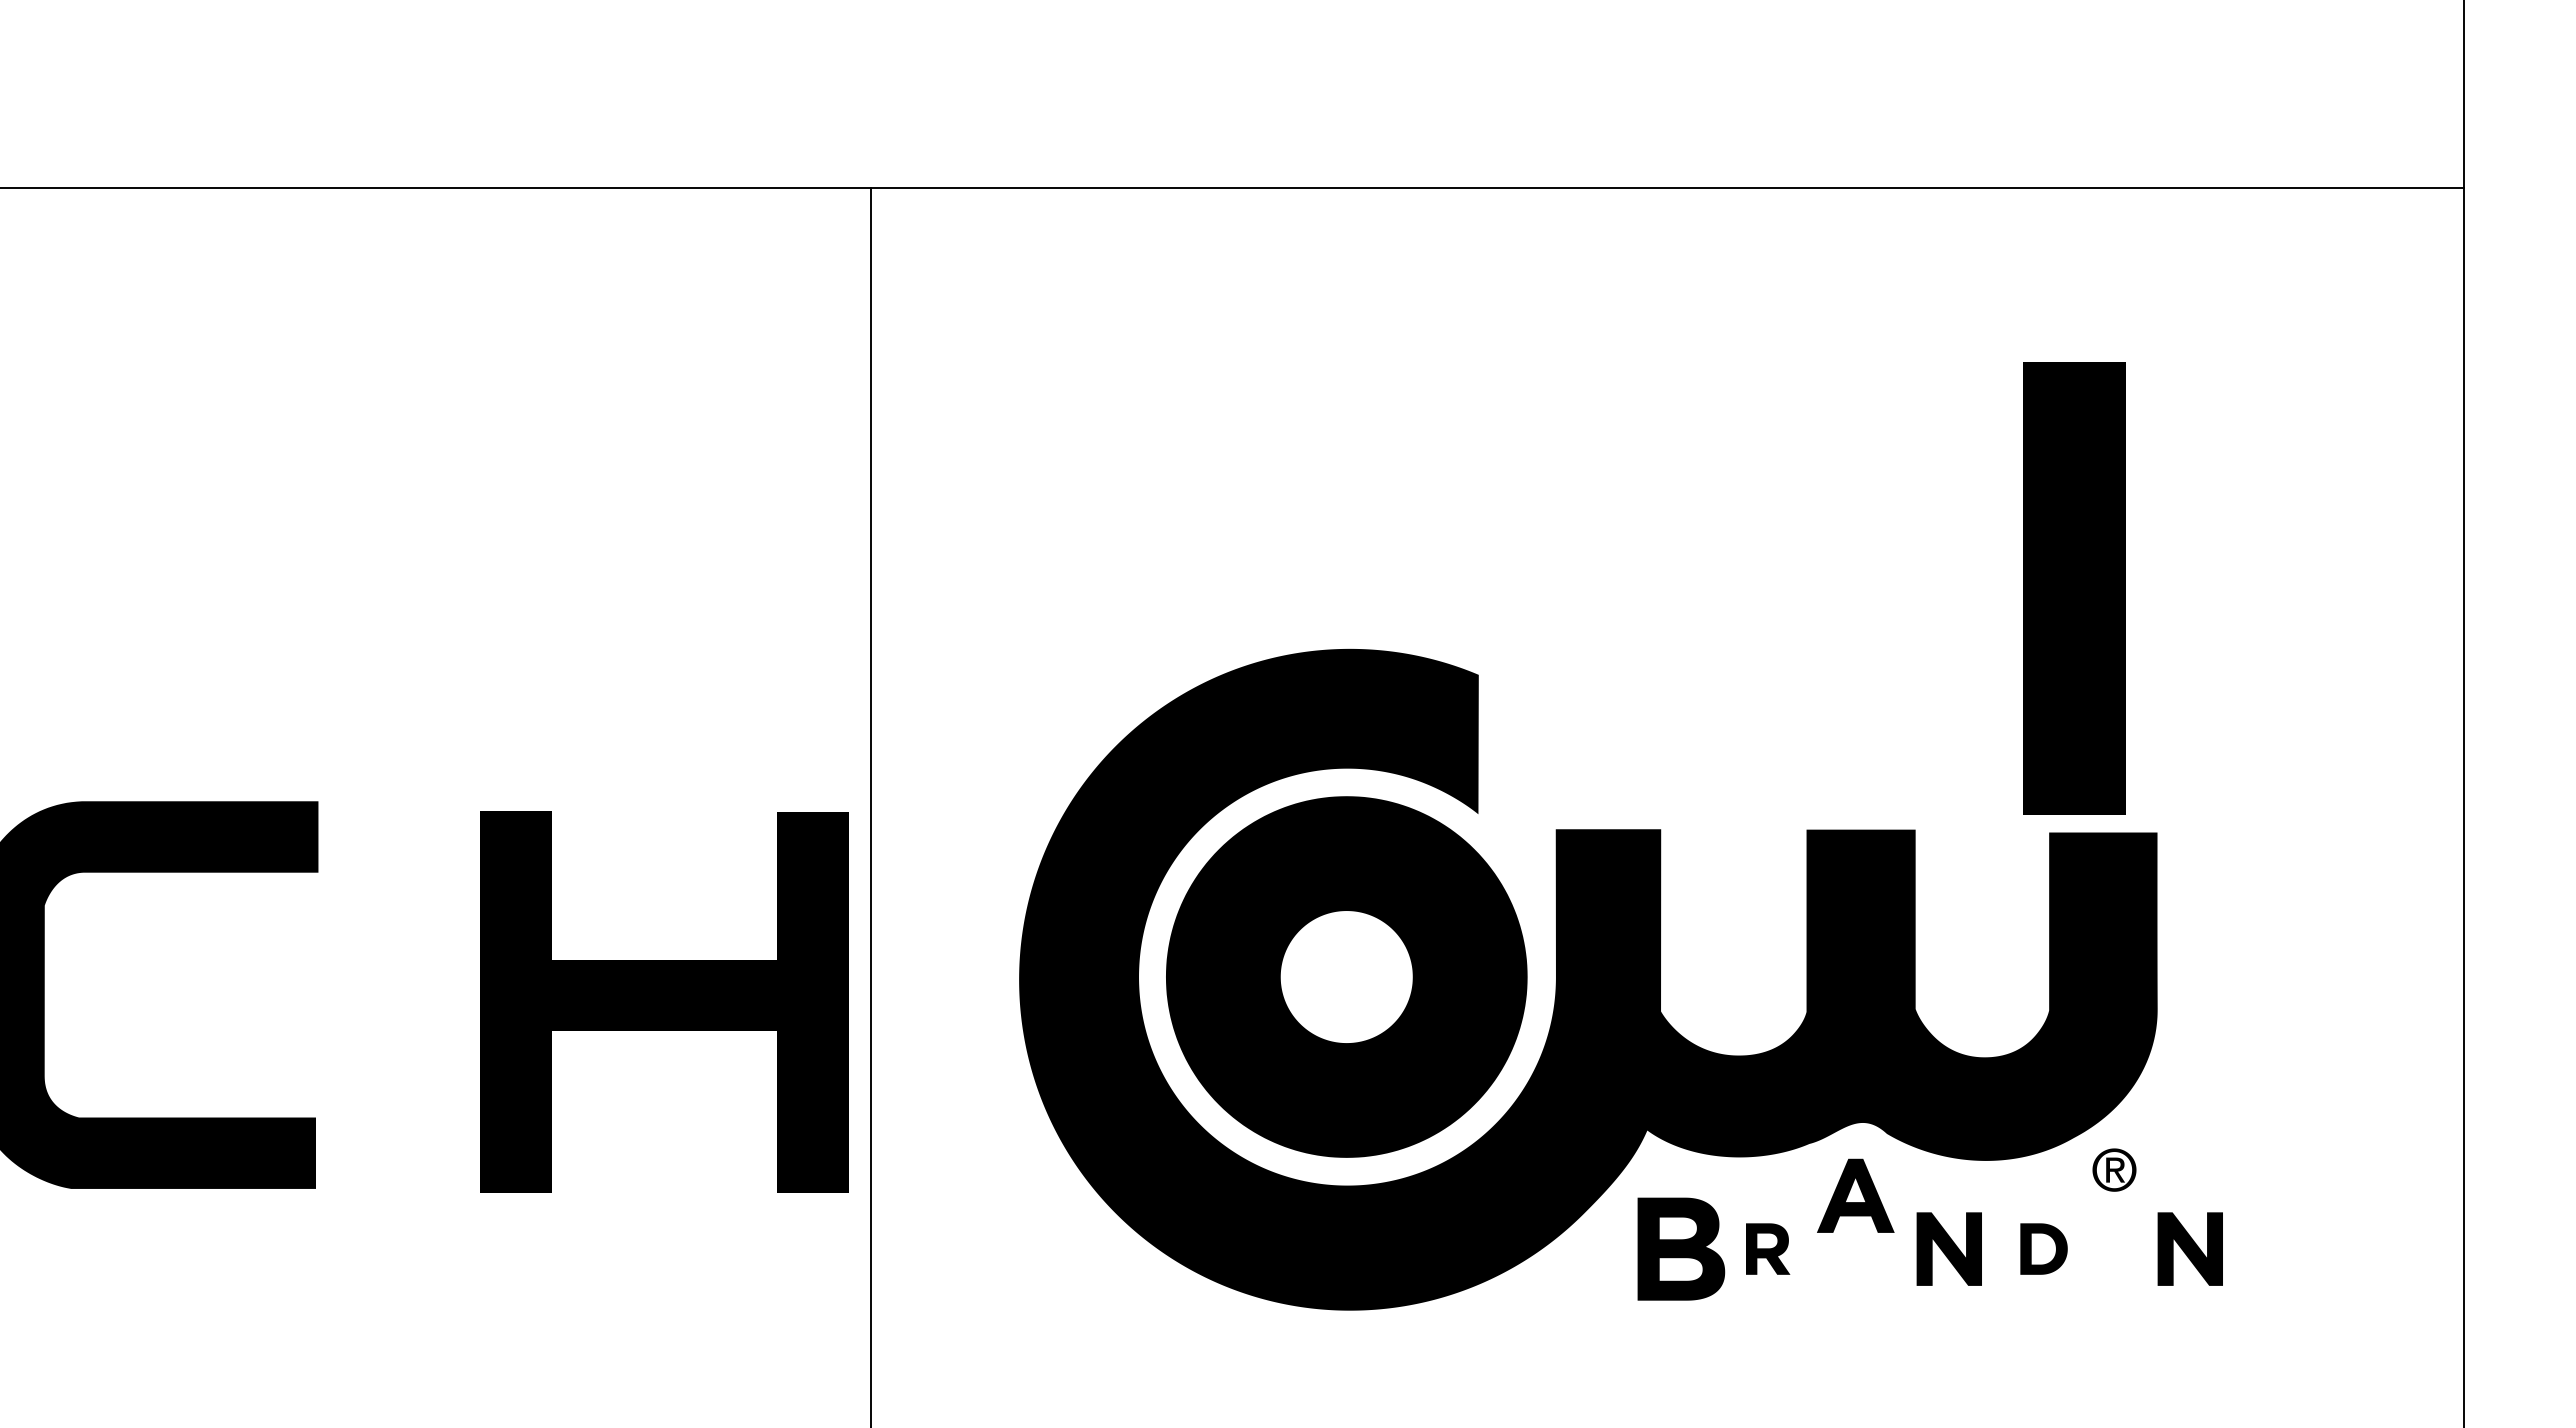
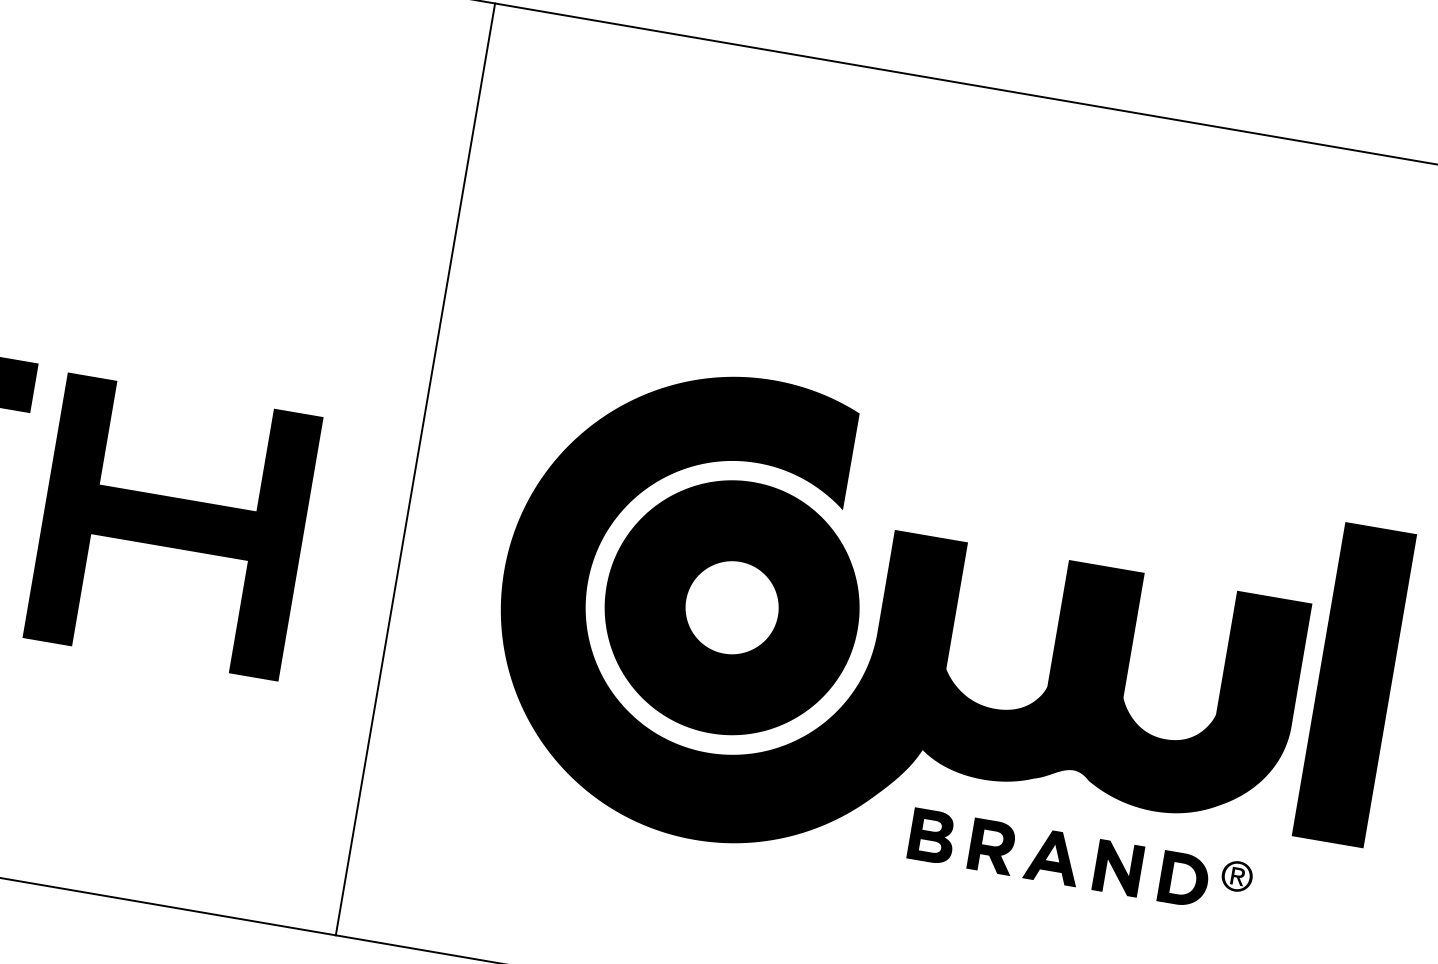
part: (2074, 588) -> (1354, 685), moved
part: (664, 1001) -> (173, 526), moved
part: (2114, 1169) -> (1237, 876), moved
part: (1855, 1195) -> (1053, 856), moved
part: (1681, 1248) -> (932, 836), size x0.71
part: (1767, 1248) -> (992, 846), size x1.43
part: (2043, 1248) -> (1183, 879), size x1.43
part: (2189, 1248) -> (1285, 896), removed

